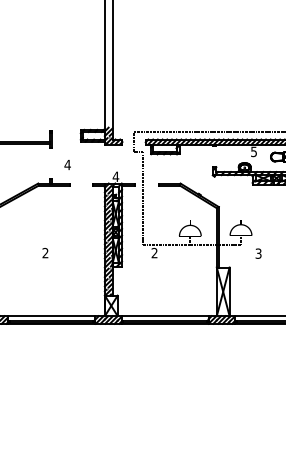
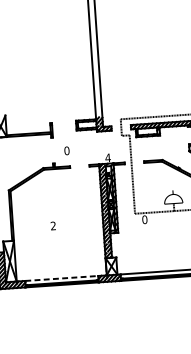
text: (67, 164) -> (66, 150), 4 -> 0
text: (154, 253) -> (144, 220), 2 -> 0
line: (51, 316) -> (62, 278), solid -> dashed

